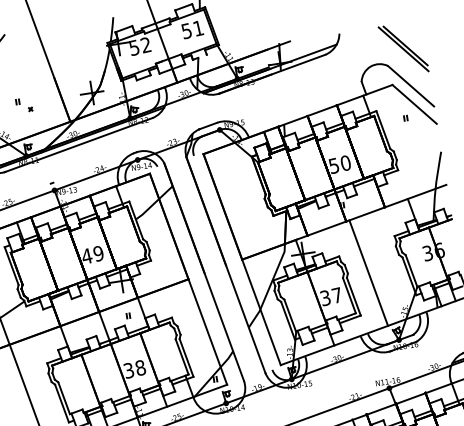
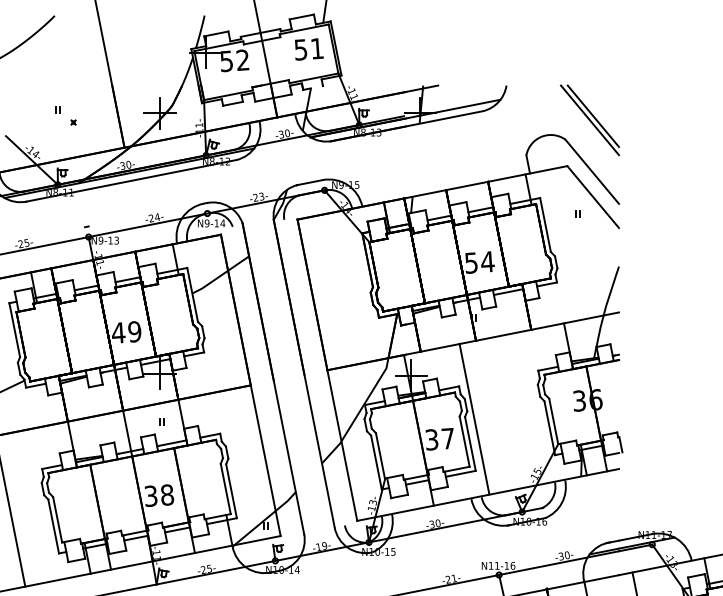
text: (345, 162) -> (487, 261), 50 -> 54
line: (368, 272) -> (474, 418), moved

